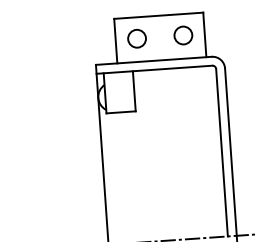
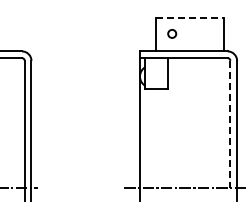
line: (158, 15) -> (189, 17), solid -> dashed
circle: (182, 35) -> (206, 33), removed
circle: (135, 38) -> (171, 33), size x0.6
line: (222, 152) -> (230, 124), solid -> dashed

